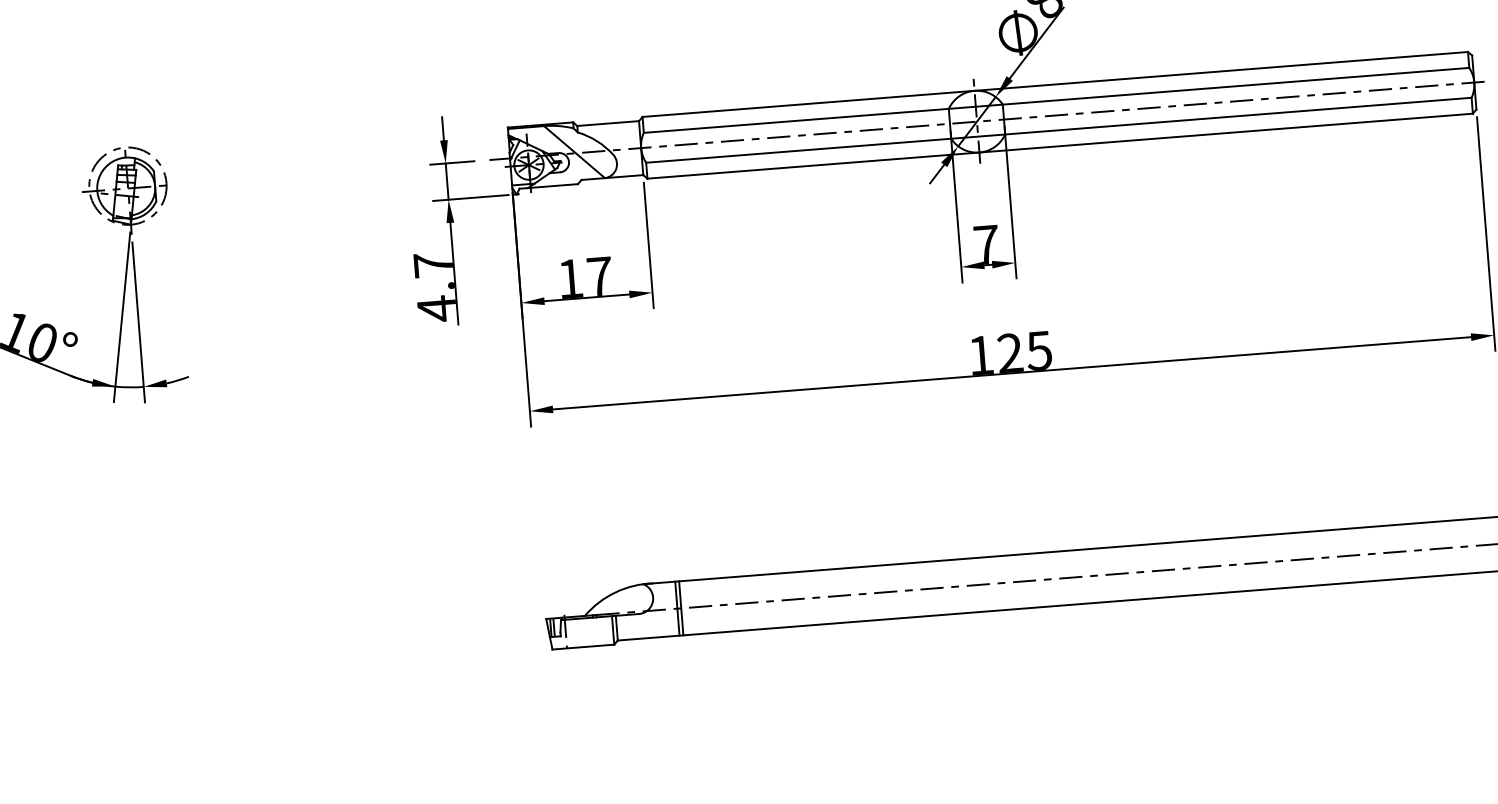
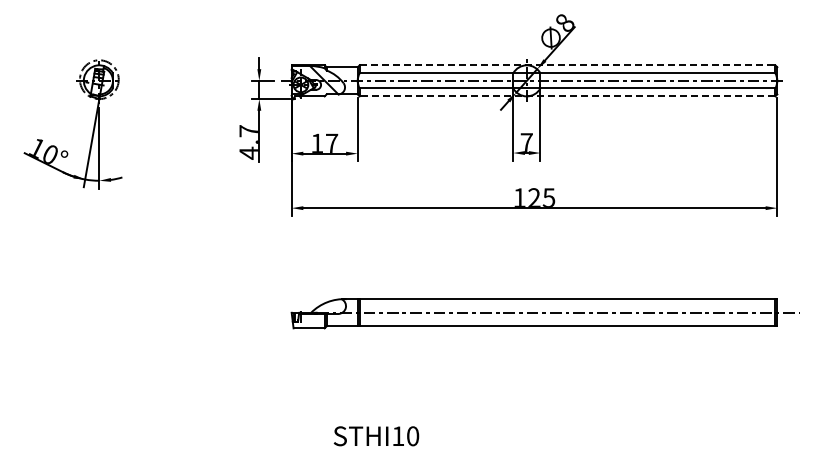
line: (1055, 84) -> (567, 65), solid -> dashed
line: (1060, 146) -> (567, 96), solid -> dashed

